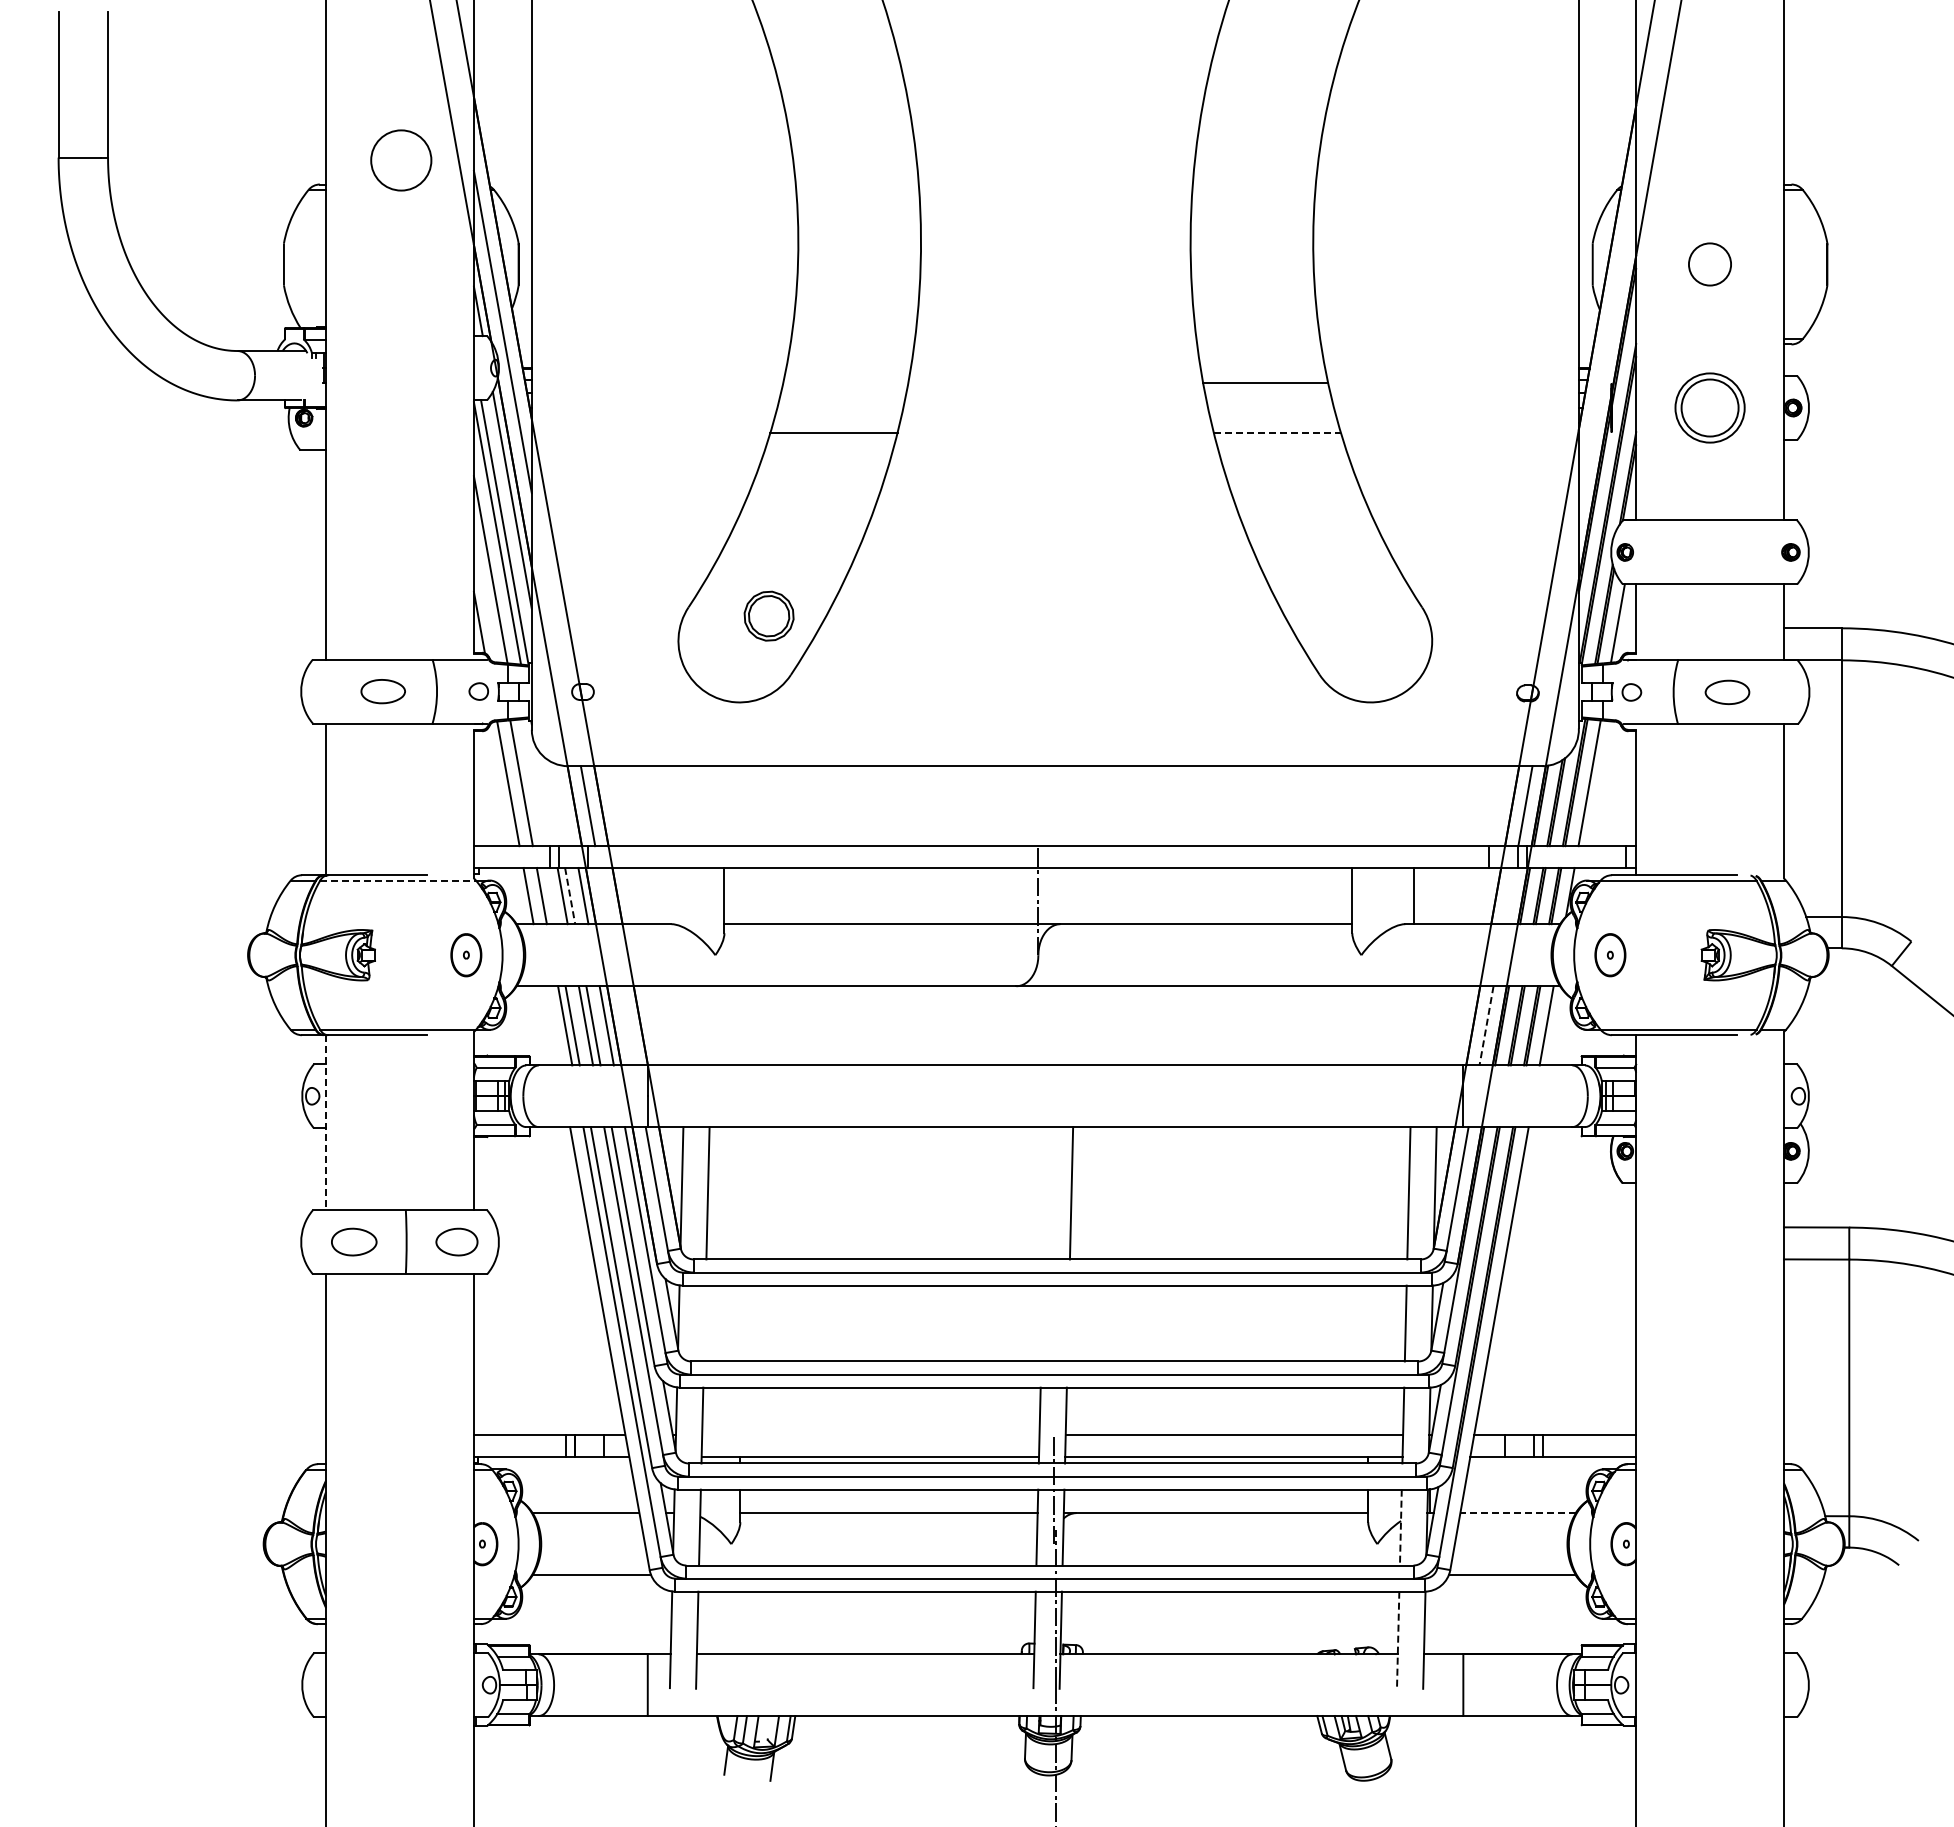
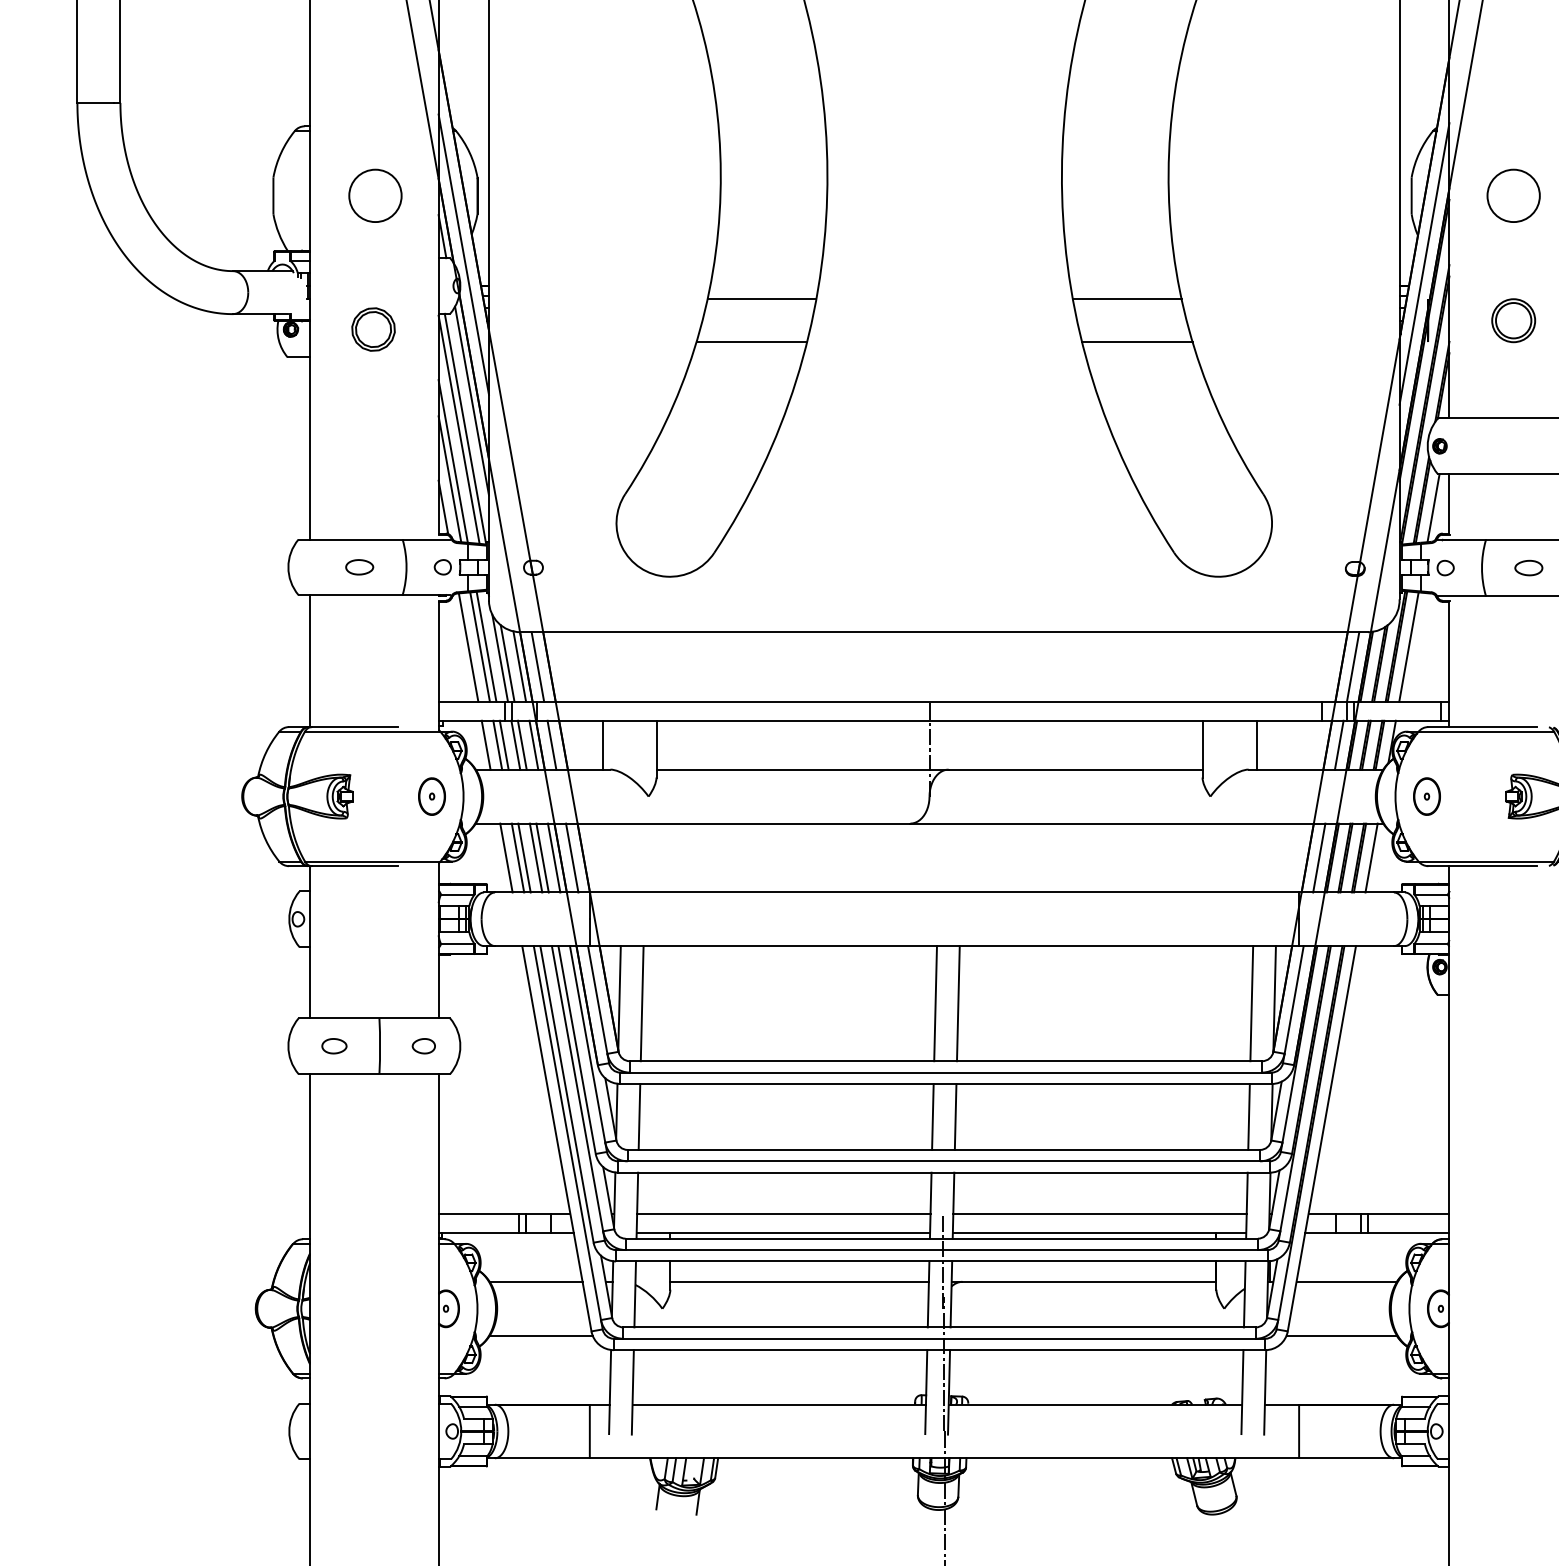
circle: (401, 160) -> (375, 195), moved
circle: (1709, 264) -> (1513, 195), size x1.43
line: (1607, 342) -> (1424, 263), added
line: (845, 383) -> (761, 299), added
part: (1709, 407) -> (1513, 320), size x0.71
line: (1277, 432) -> (1137, 342), dashed -> solid
line: (486, 589) -> (449, 478), added
part: (768, 615) -> (373, 328), moved
part: (382, 691) -> (359, 567), size x0.71
part: (1727, 692) -> (1528, 568), size x0.71
line: (528, 782) -> (486, 646), added
line: (544, 796) -> (500, 658), added
line: (553, 802) -> (507, 663), added
line: (566, 805) -> (519, 666), added
line: (398, 880) -> (373, 731), dashed -> solid
line: (549, 895) -> (504, 744), added
line: (604, 895) -> (552, 744), added
line: (662, 895) -> (602, 744), added
line: (1509, 895) -> (1339, 744), added
line: (570, 896) -> (522, 745), dashed -> solid
line: (551, 1025) -> (506, 857), added
line: (627, 1025) -> (572, 857), added
line: (1486, 1026) -> (1319, 858), dashed -> solid
line: (326, 1122) -> (310, 942), dashed -> solid
line: (1044, 1193) -> (934, 1003), added
part: (353, 1242) -> (333, 1046), size x0.62
part: (456, 1242) -> (423, 1046), size x0.62
line: (704, 1323) -> (639, 1116), added
line: (1042, 1323) -> (933, 1116), added
line: (1068, 1323) -> (955, 1116), added
line: (870, 1435) -> (783, 1214), added
line: (1518, 1513) -> (1347, 1282), dashed -> solid
line: (1400, 1527) -> (1244, 1294), dashed -> solid
line: (1398, 1640) -> (1242, 1392), dashed -> solid

